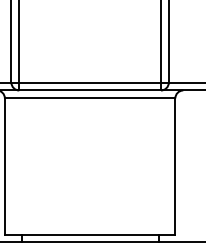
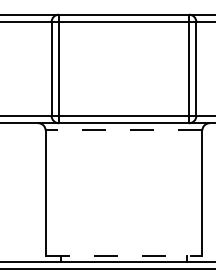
line: (89, 98) -> (123, 130), solid -> dashed
line: (90, 234) -> (124, 255), solid -> dashed

